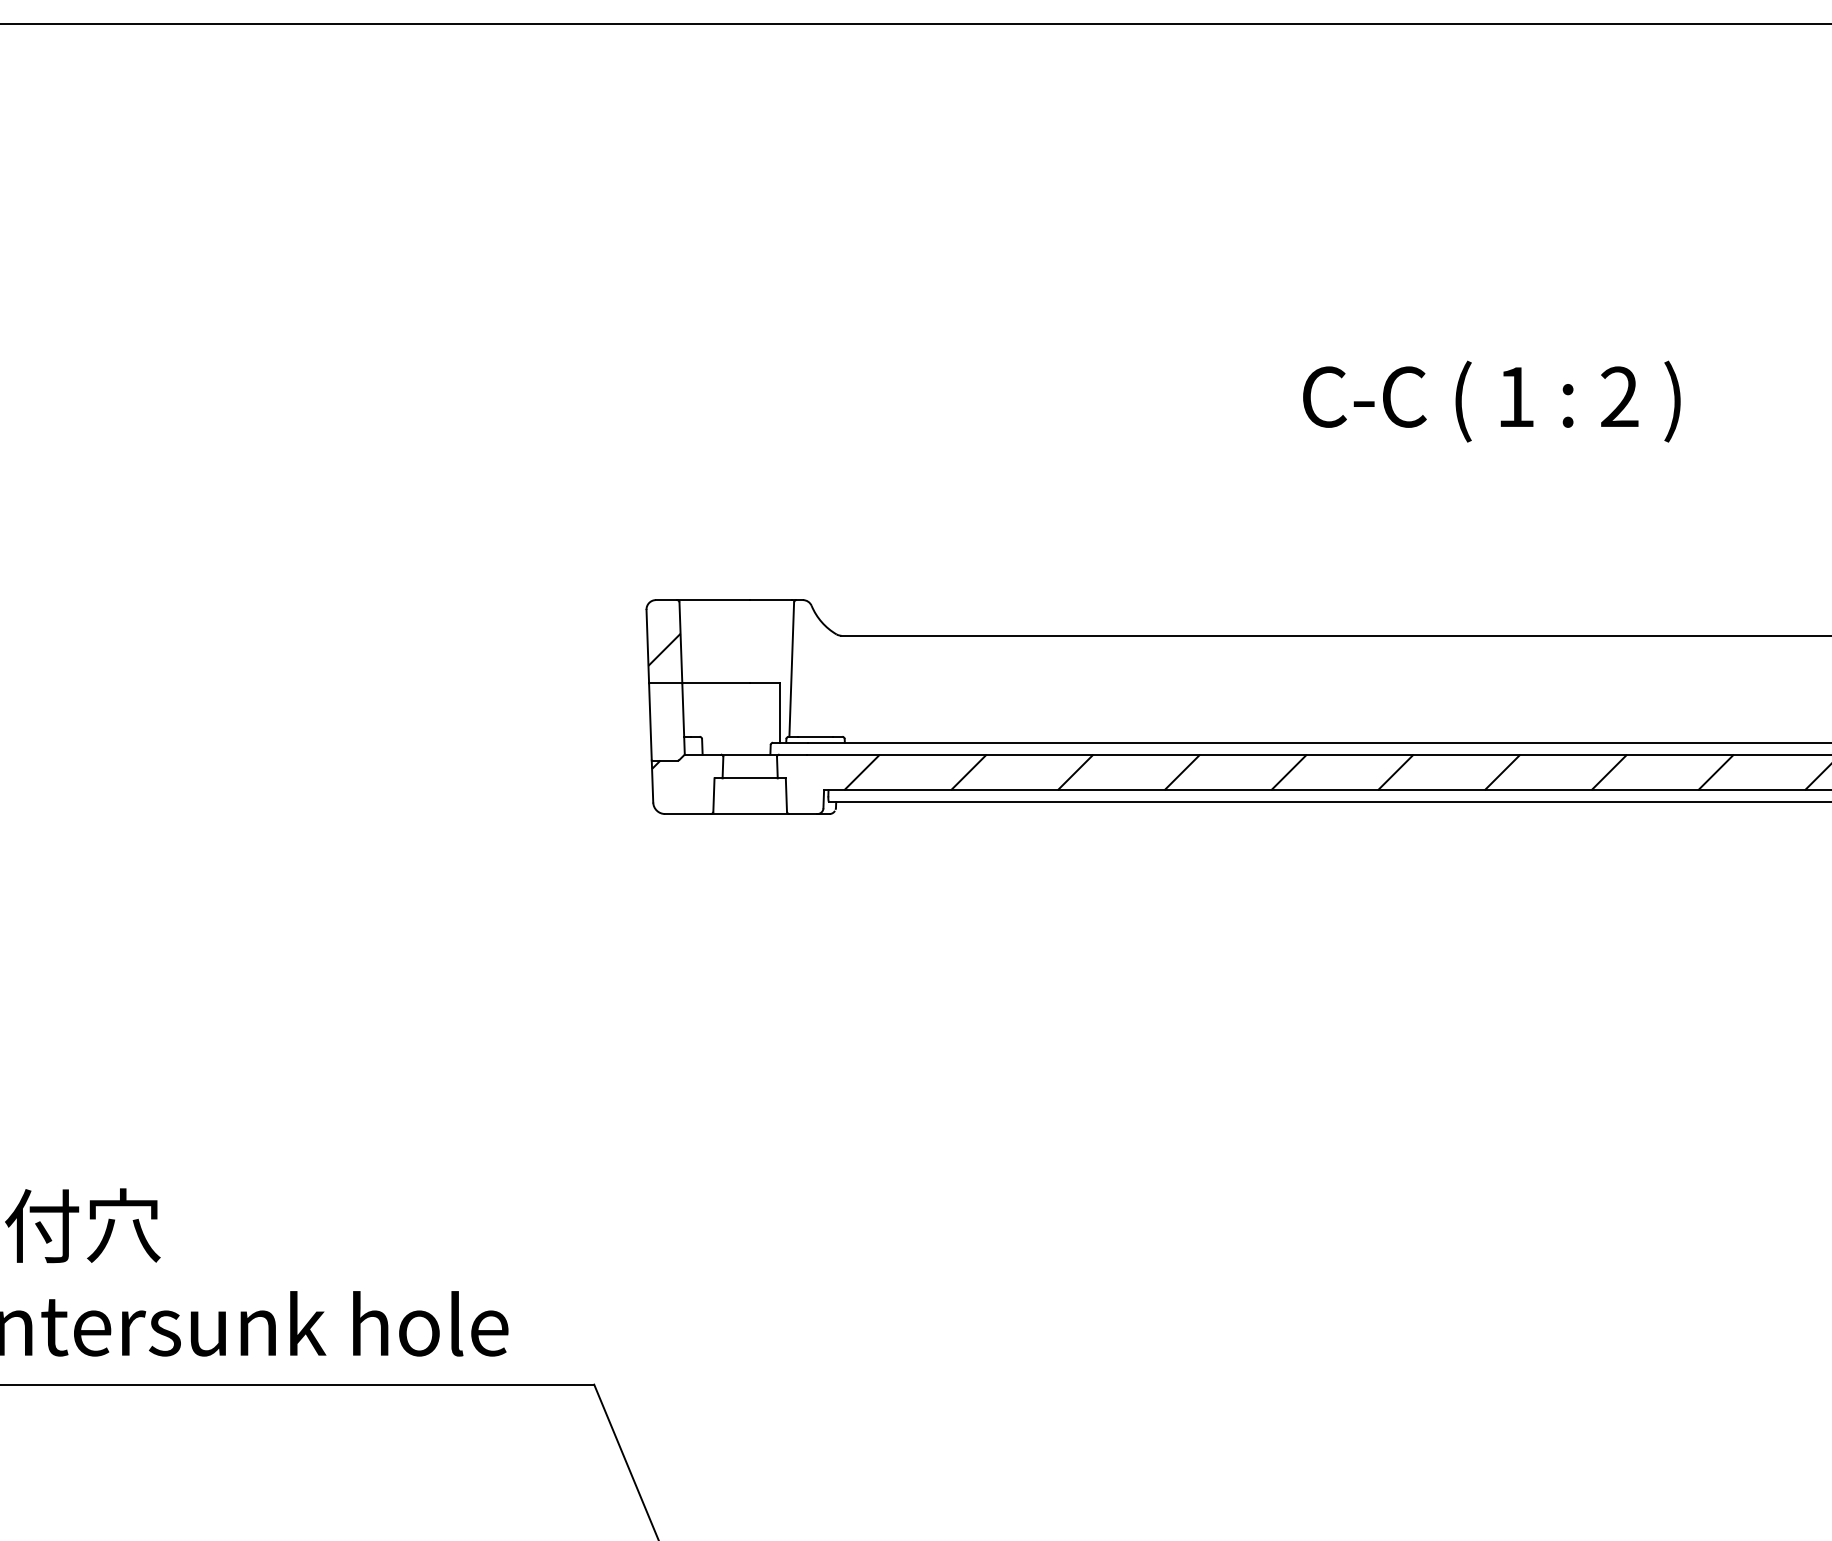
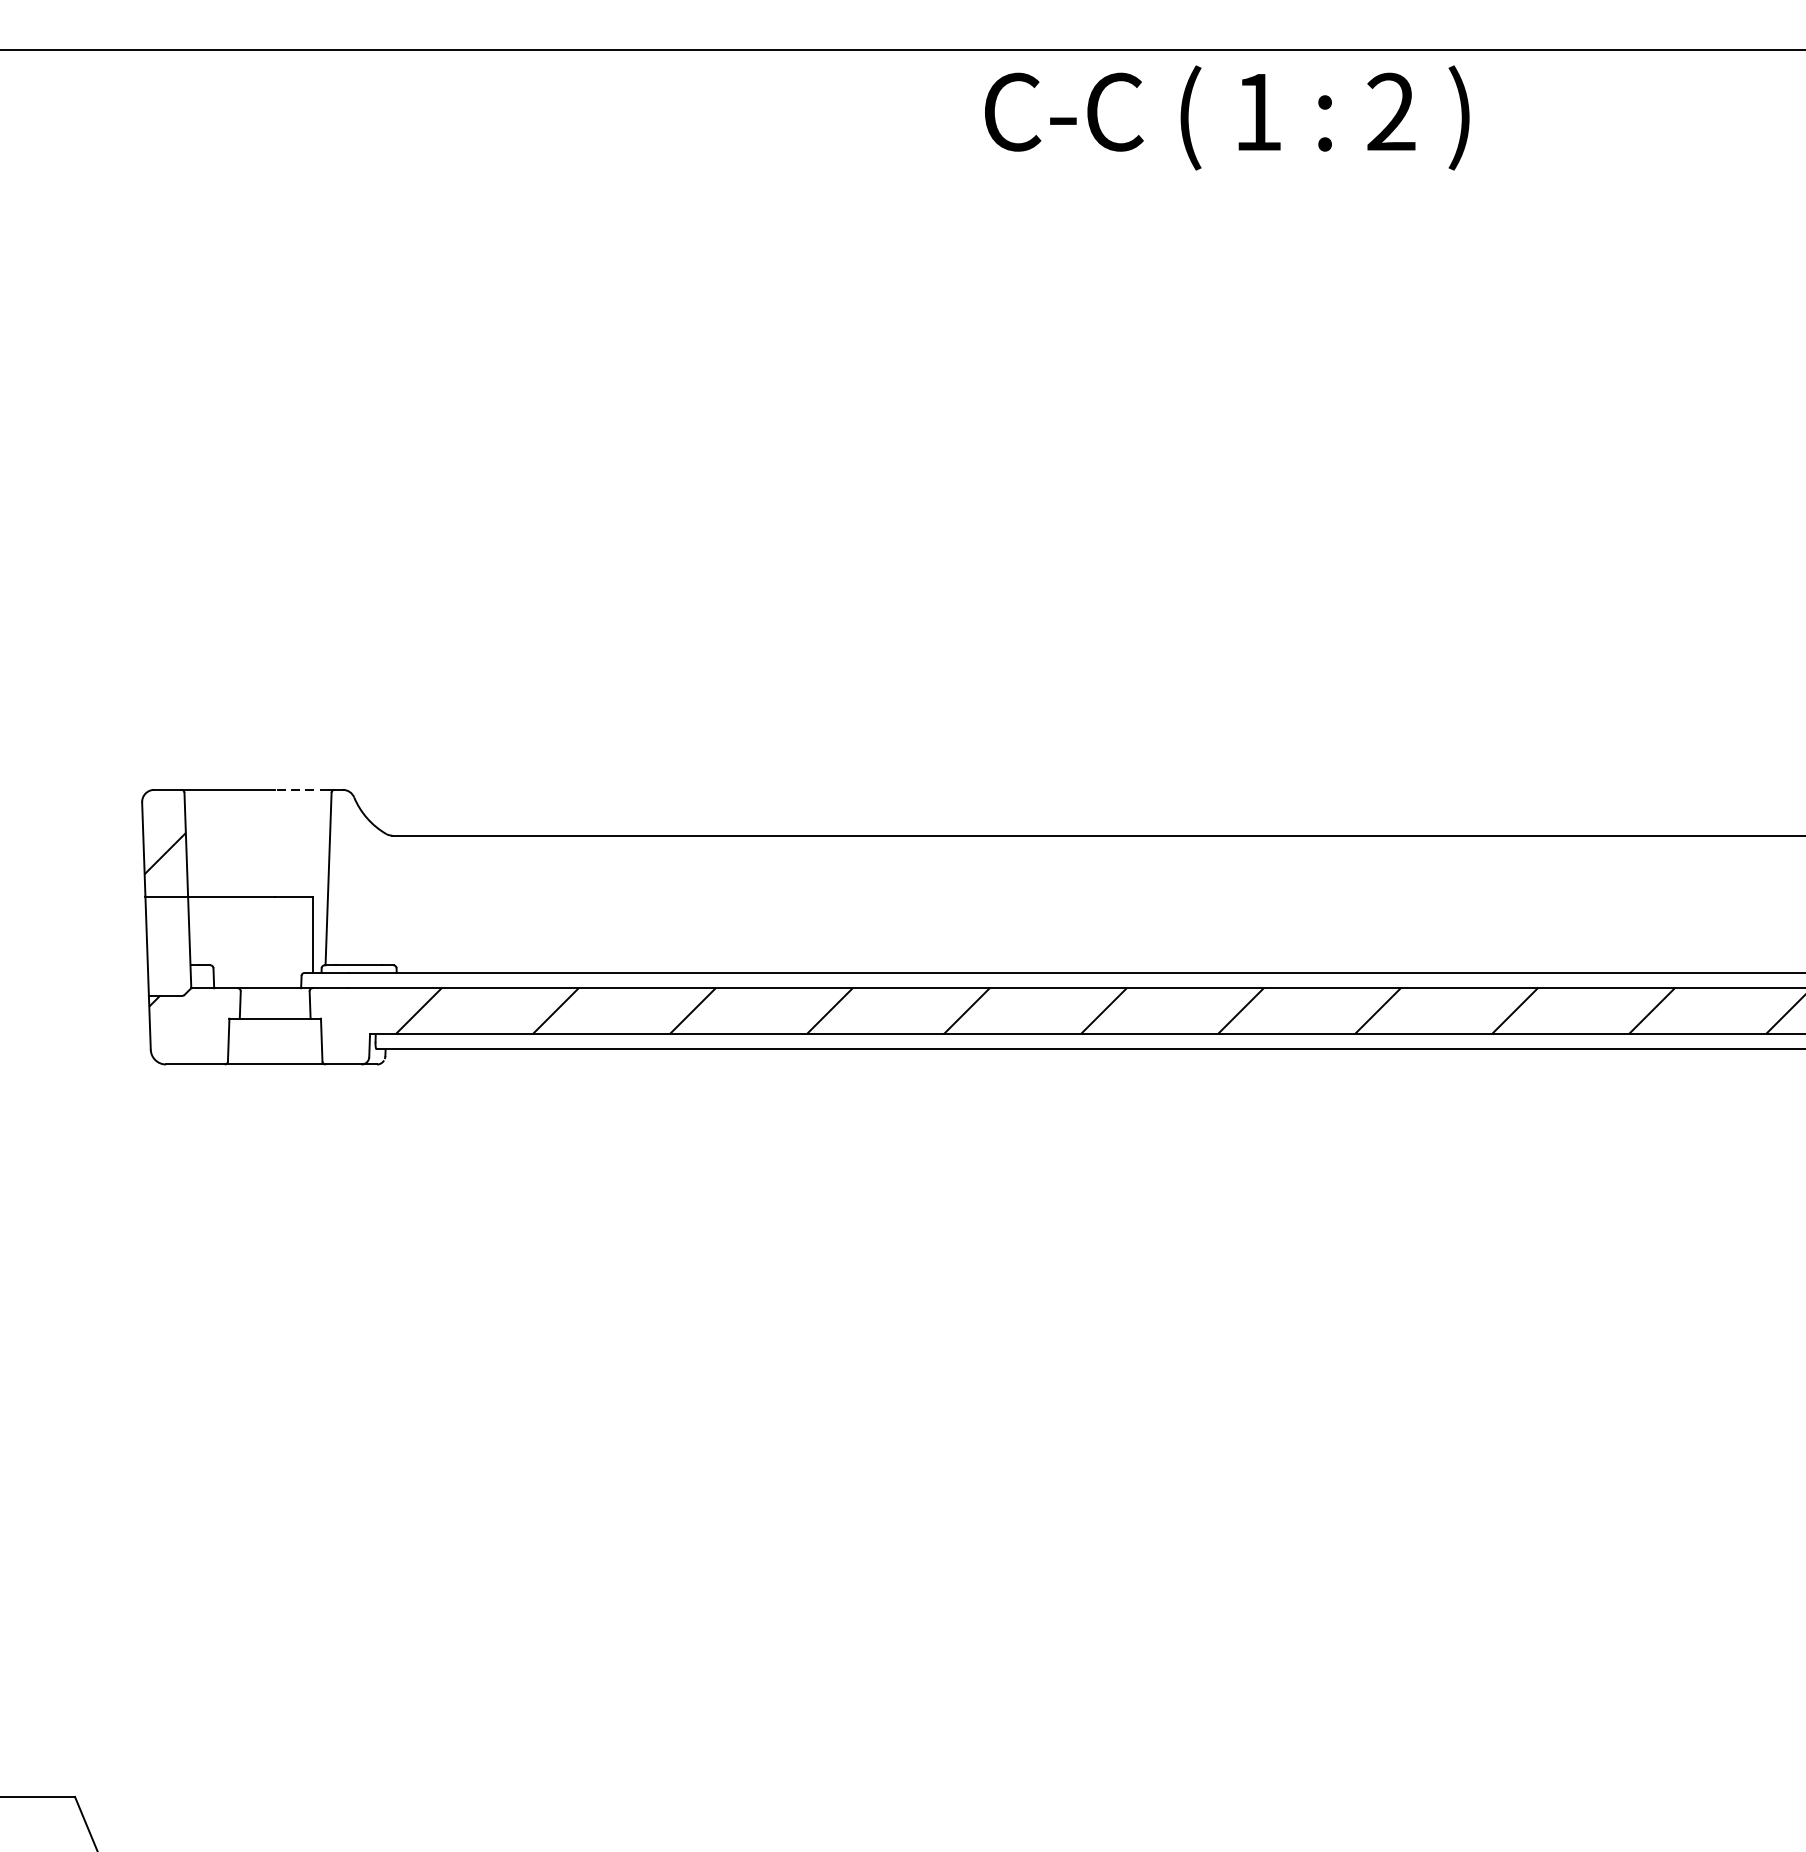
text: (1491, 401) -> (1226, 117), moved
line: (770, 600) -> (301, 790), solid -> dashed

